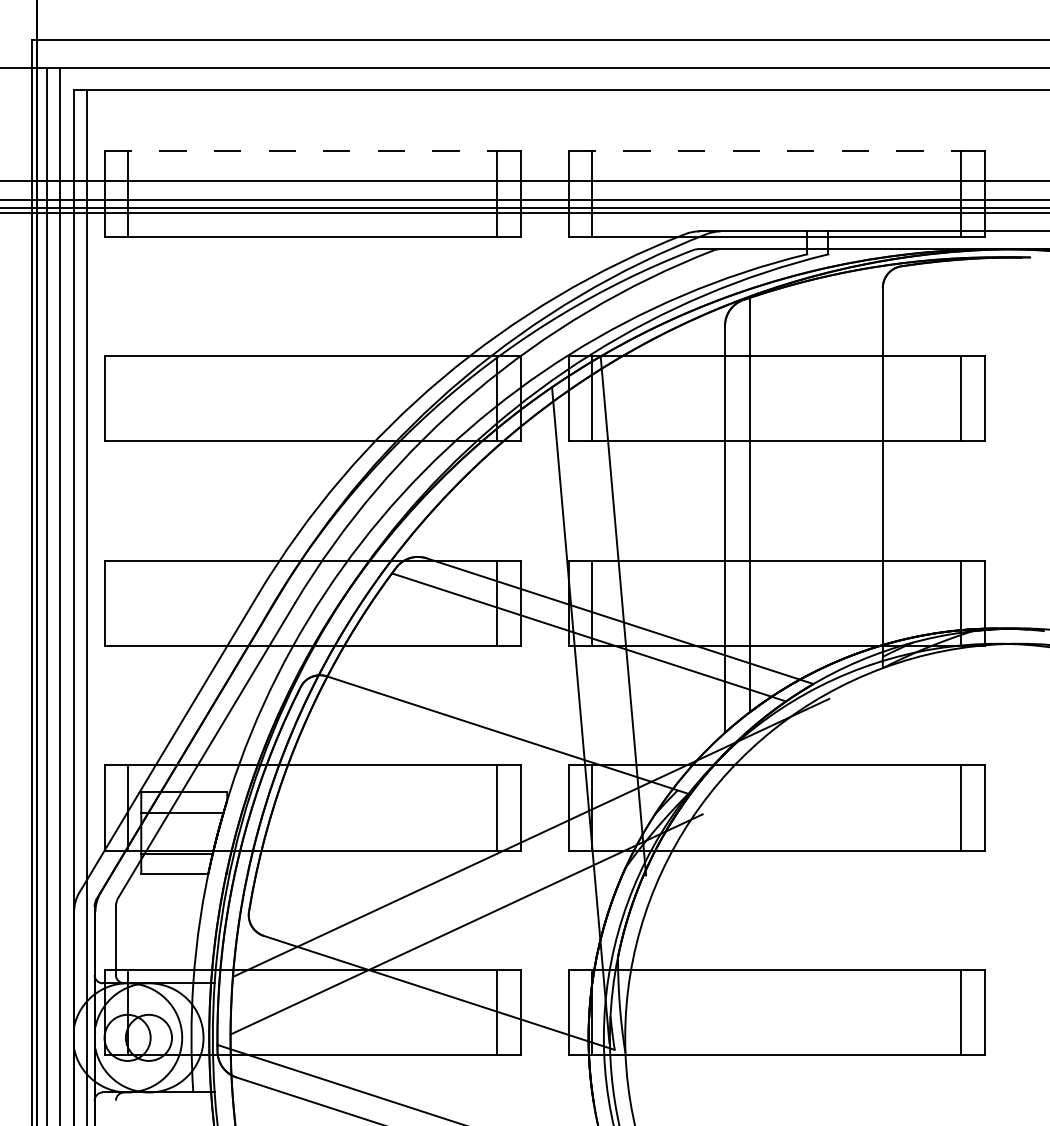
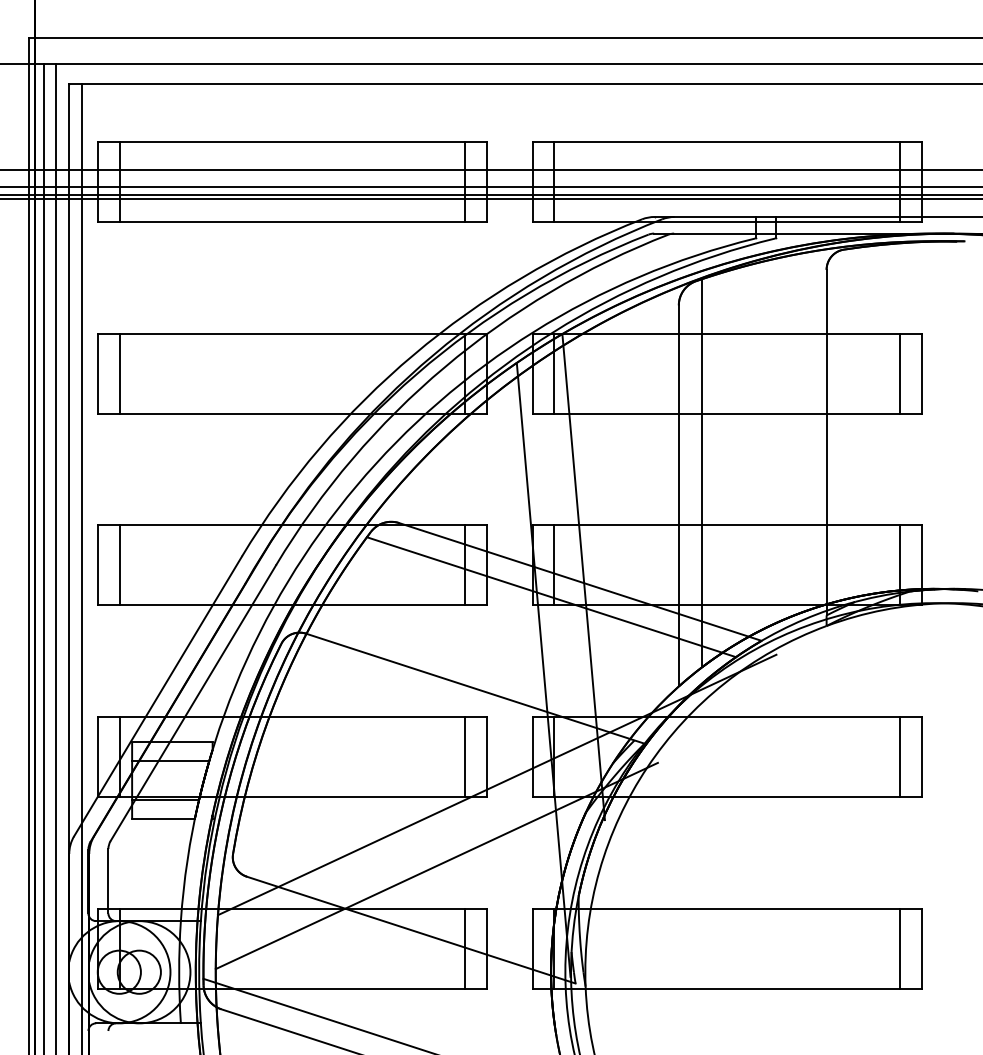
line: (300, 150) -> (281, 141), dashed -> solid
line: (765, 150) -> (716, 141), dashed -> solid
line: (127, 398) -> (119, 373), added
line: (127, 603) -> (119, 565), added

